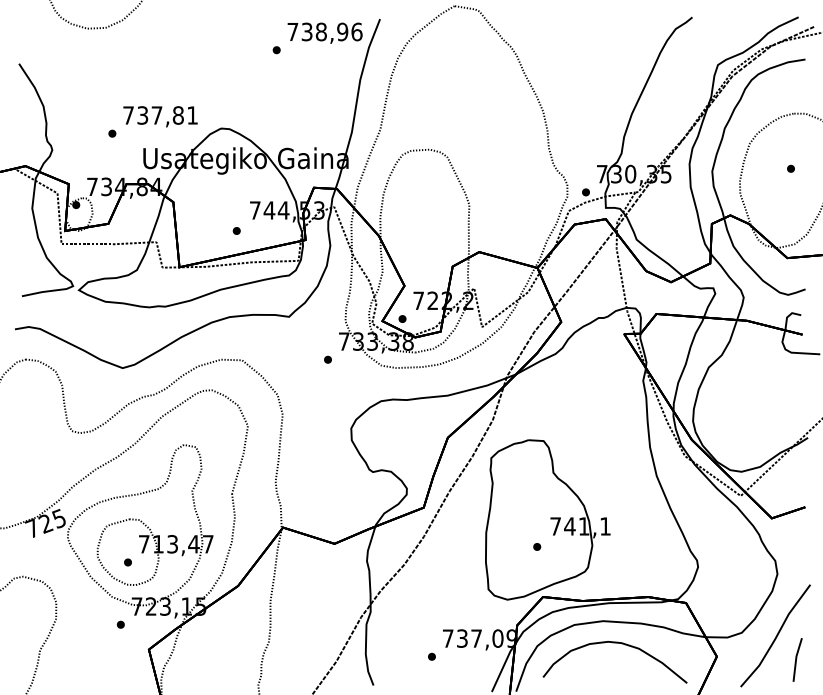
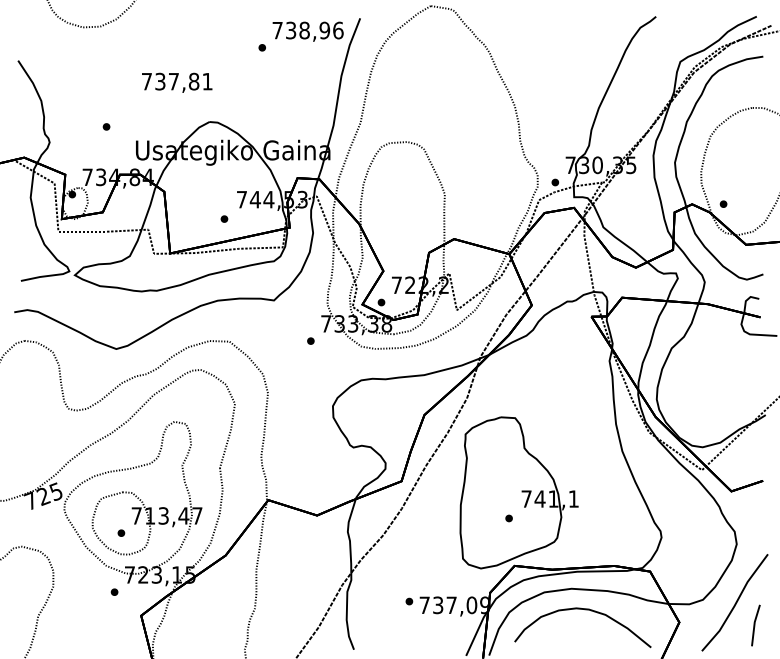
text: (160, 116) -> (177, 82), moved
part: (790, 168) -> (723, 203), moved
part: (432, 656) -> (409, 601), moved

